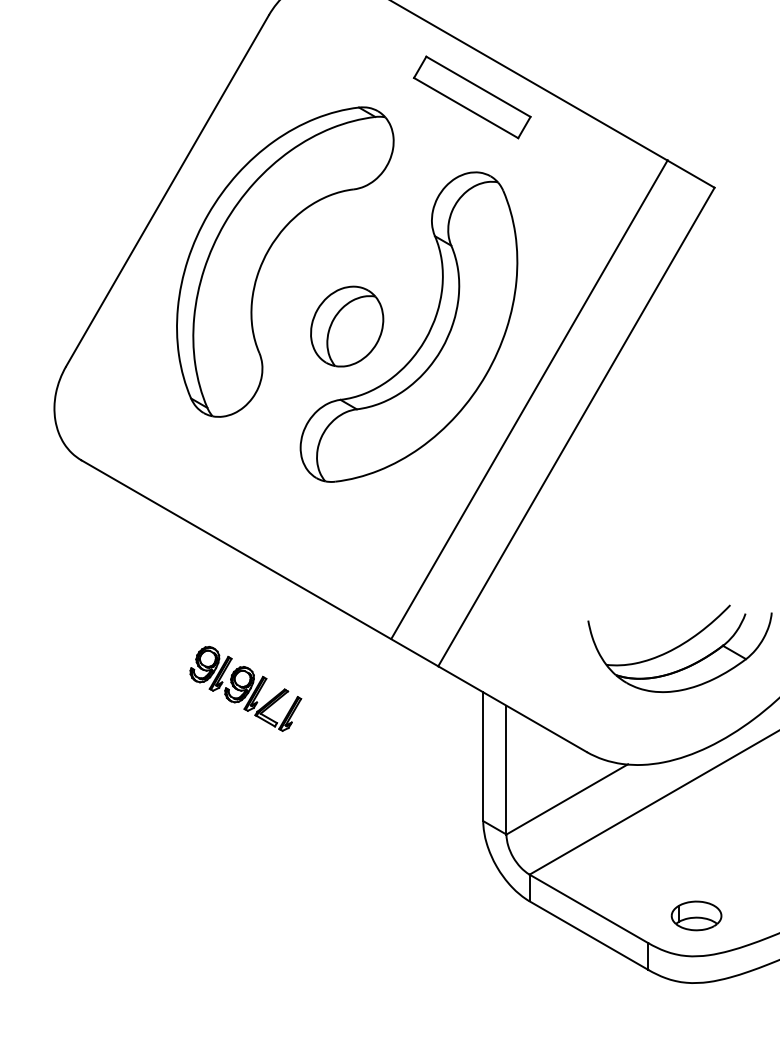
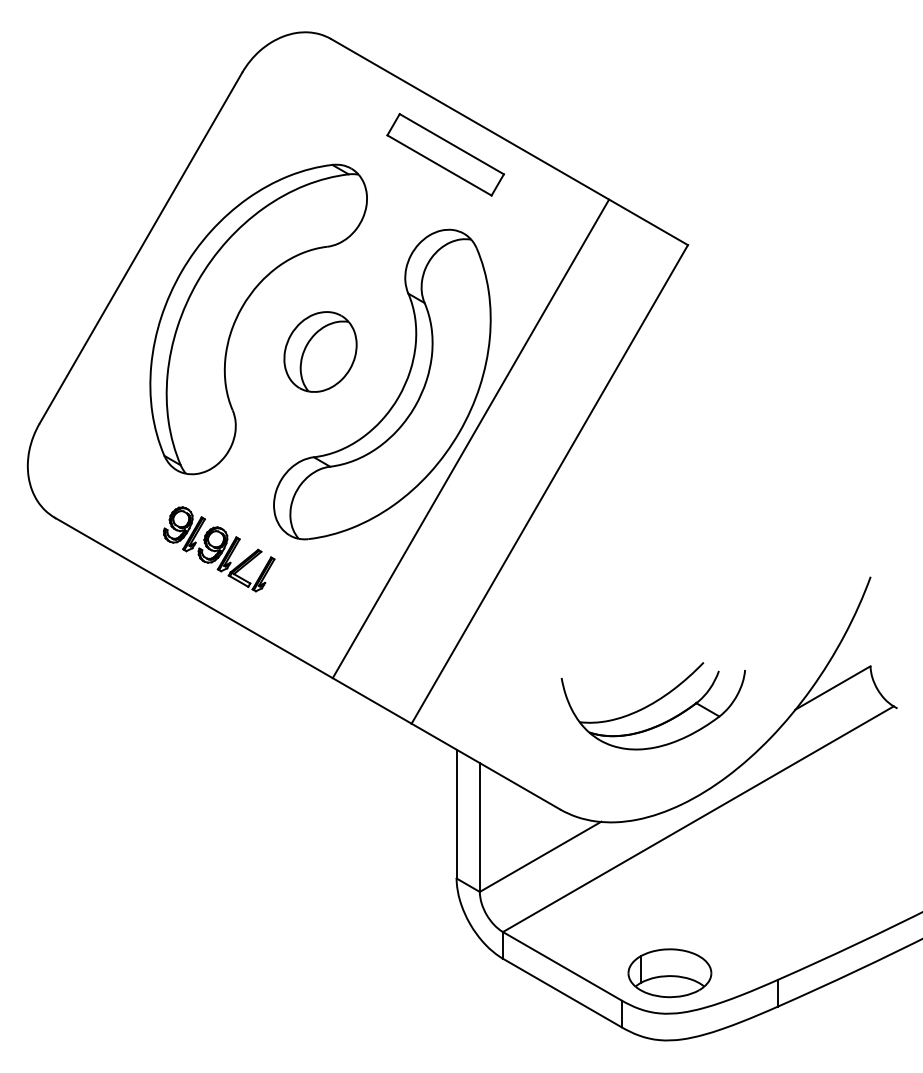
part: (347, 326) -> (320, 351), moved
line: (529, 399) -> (470, 438), moved
part: (246, 689) -> (219, 549), moved
part: (696, 916) -> (669, 973), size x1.67

